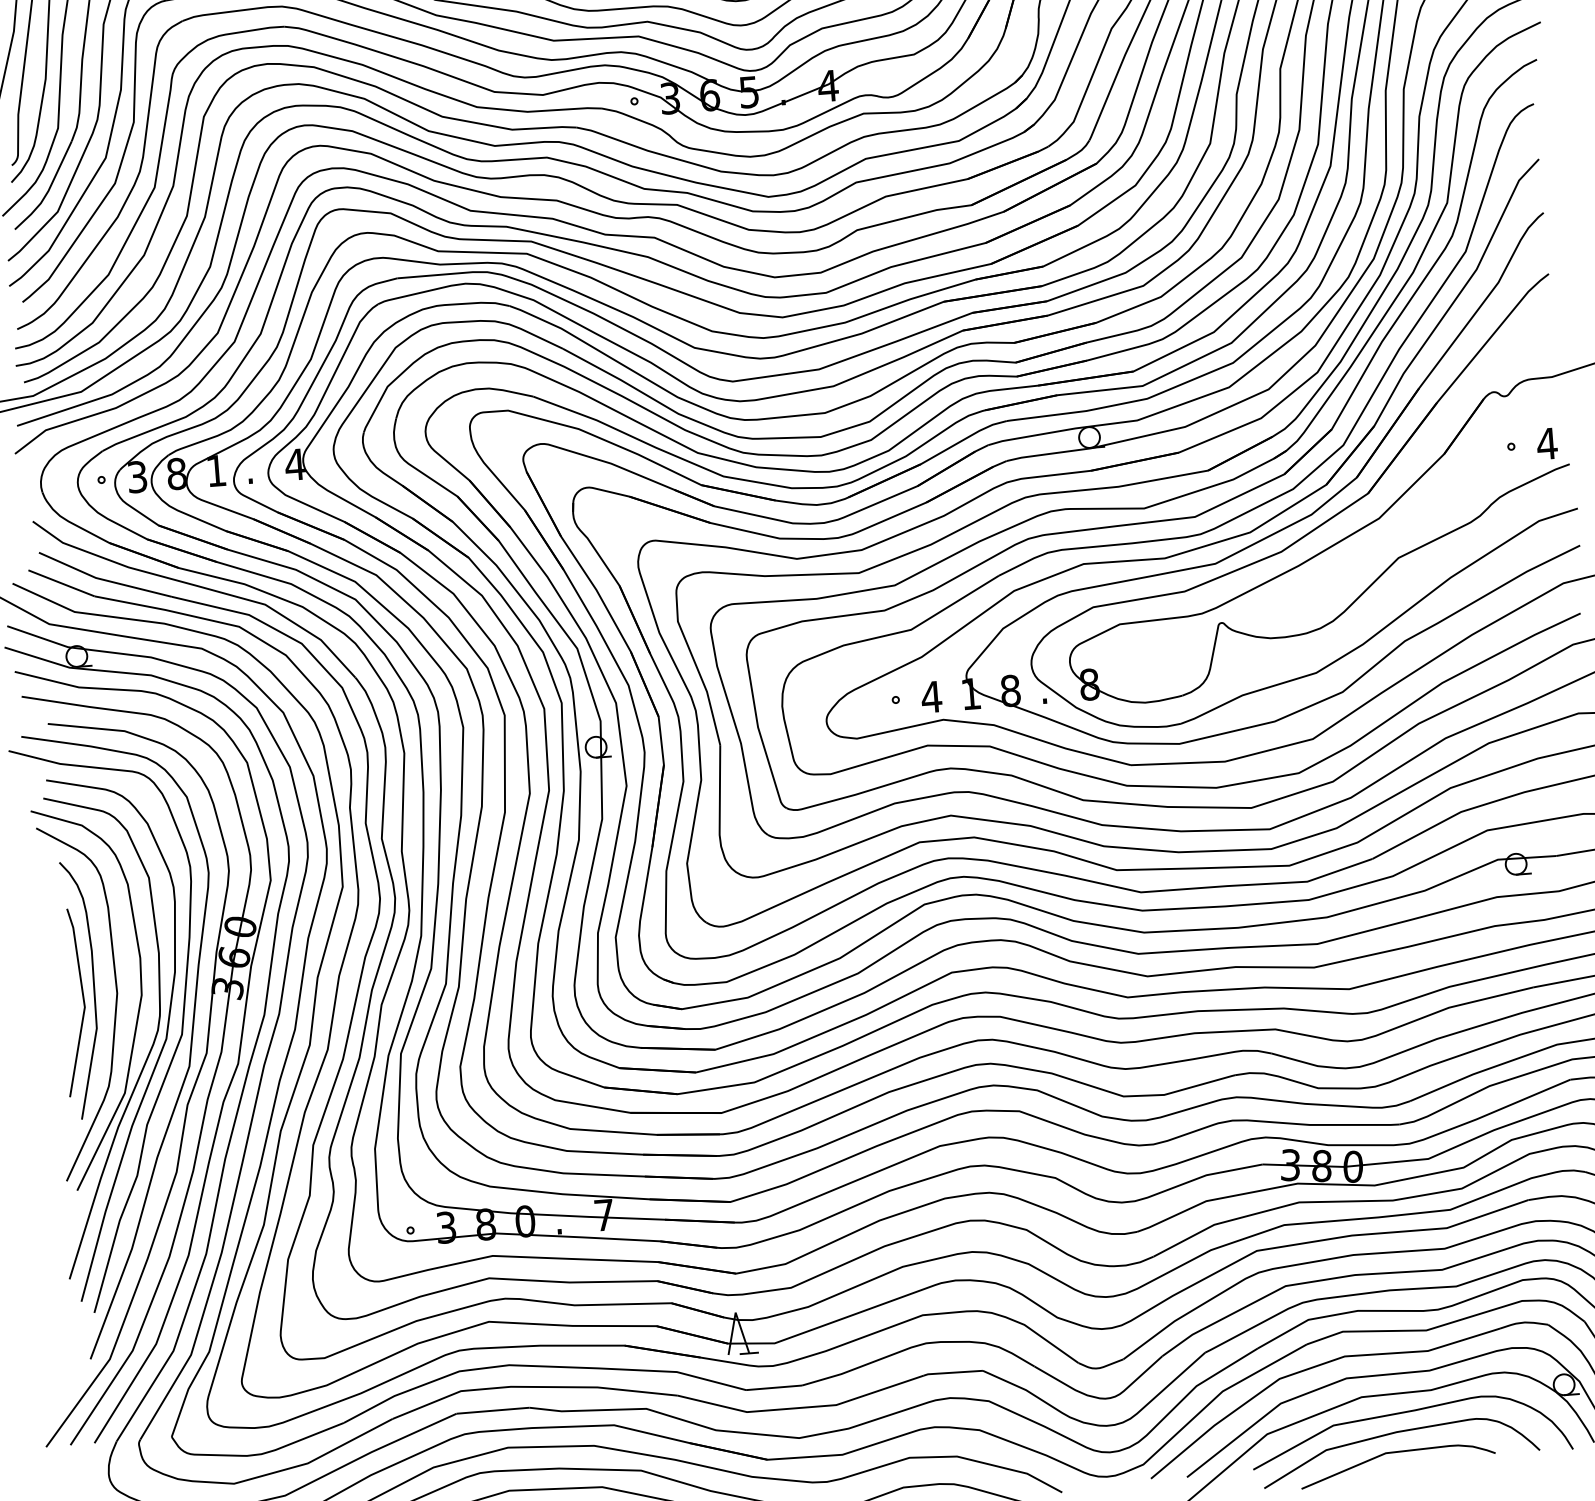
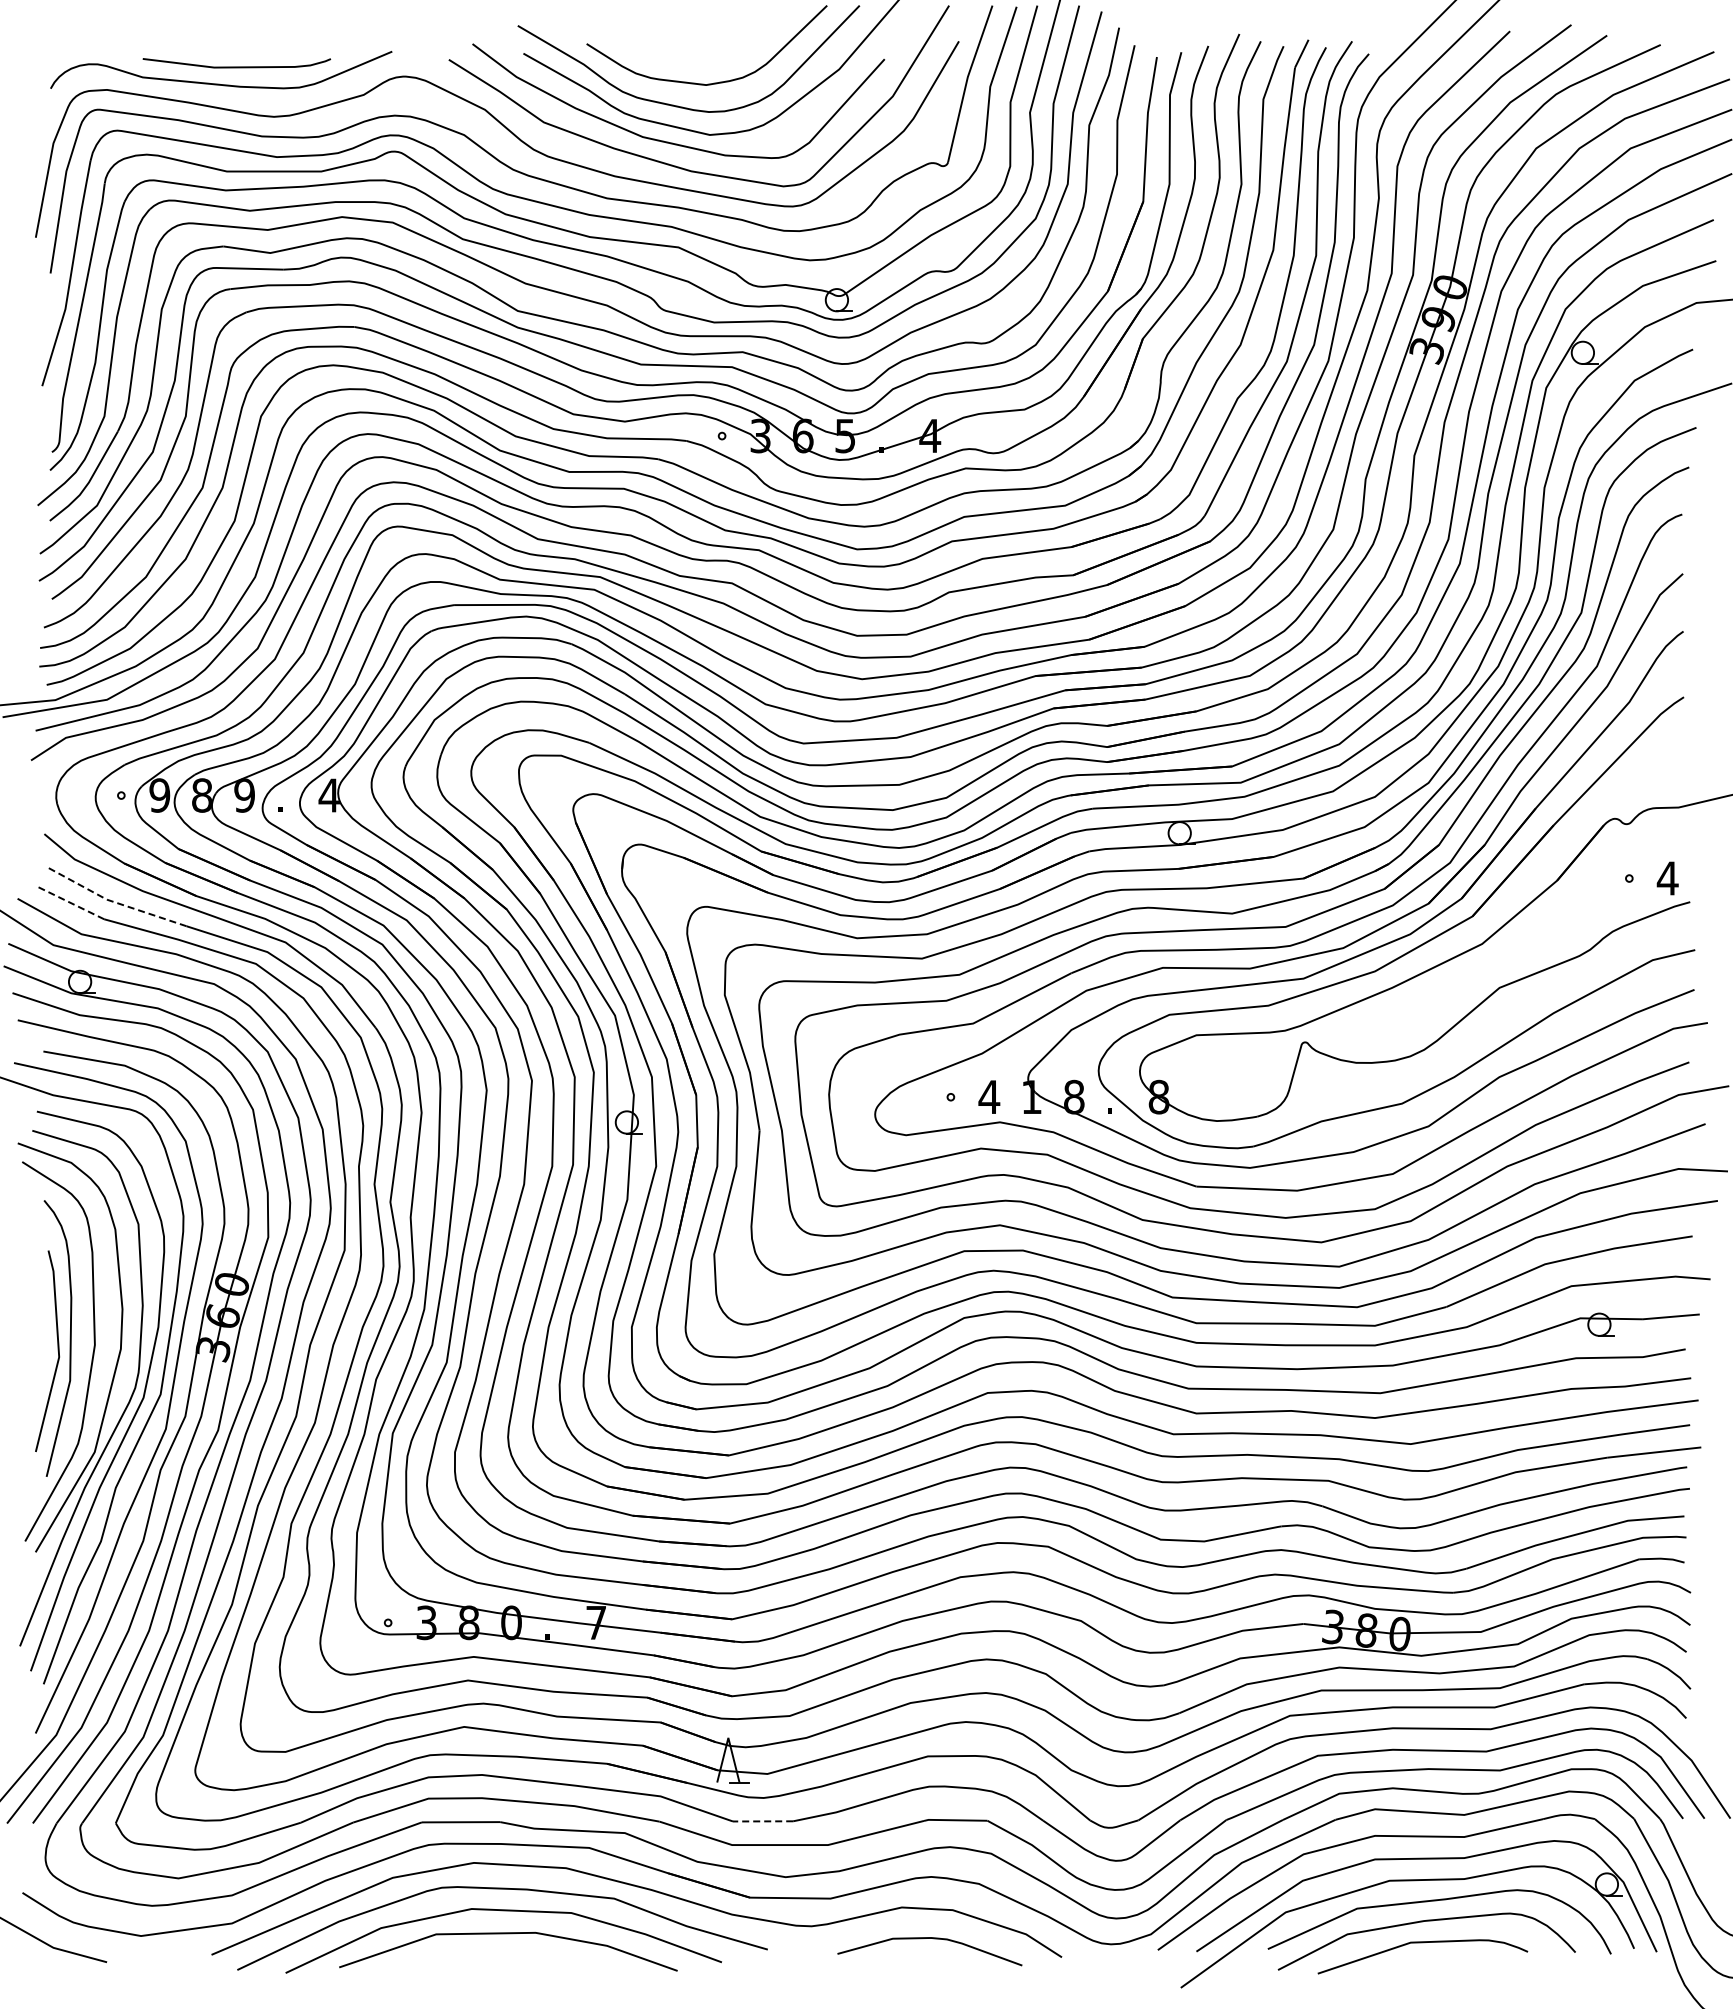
text: (216, 470) -> (244, 795), 1 -> 9
text: (137, 477) -> (159, 795), 3 -> 9
line: (103, 580) -> (114, 902), solid -> dashed
line: (61, 583) -> (69, 902), solid -> dashed
line: (773, 1387) -> (762, 1821), solid -> dashed

